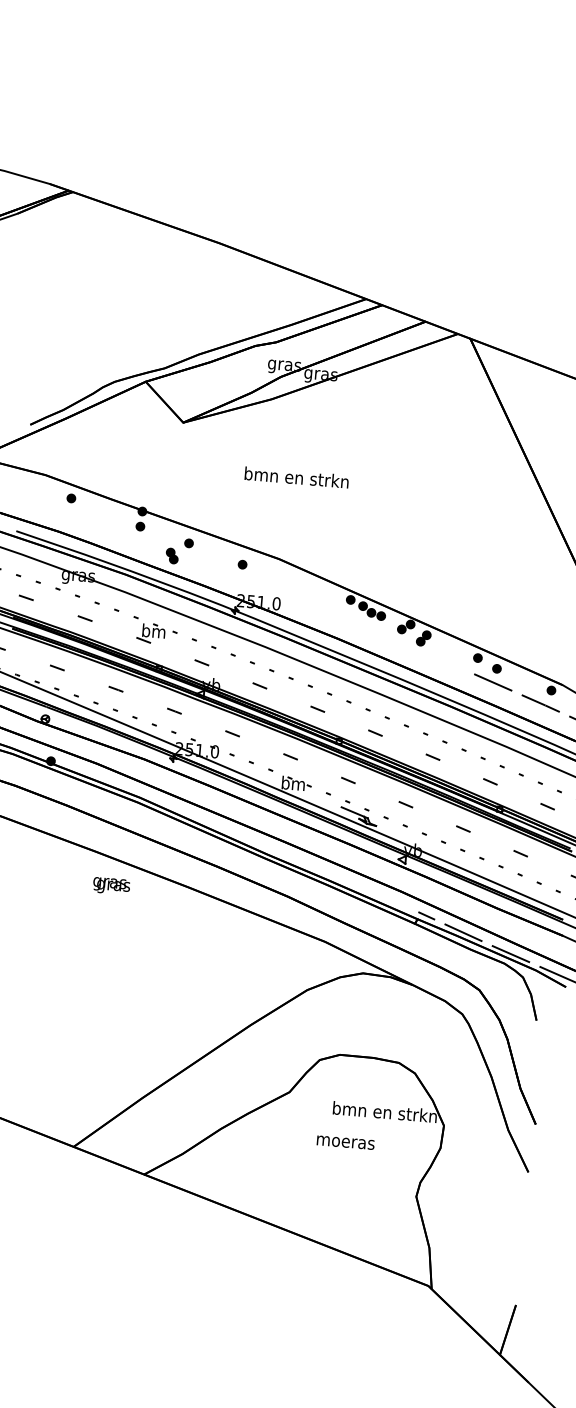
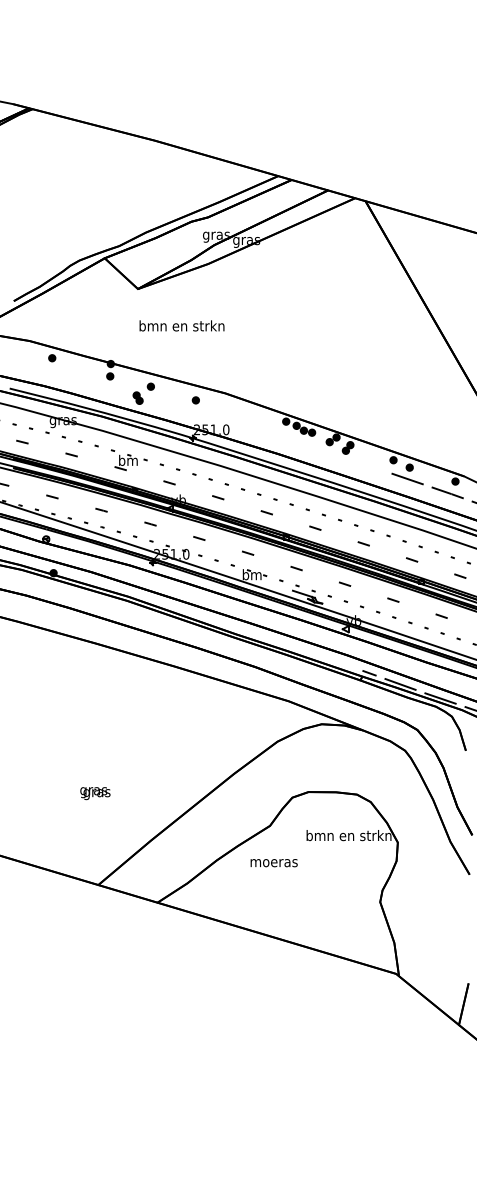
text: (296, 477) -> (181, 325), moved
text: (111, 886) -> (95, 793), moved
text: (344, 1143) -> (273, 863), moved

